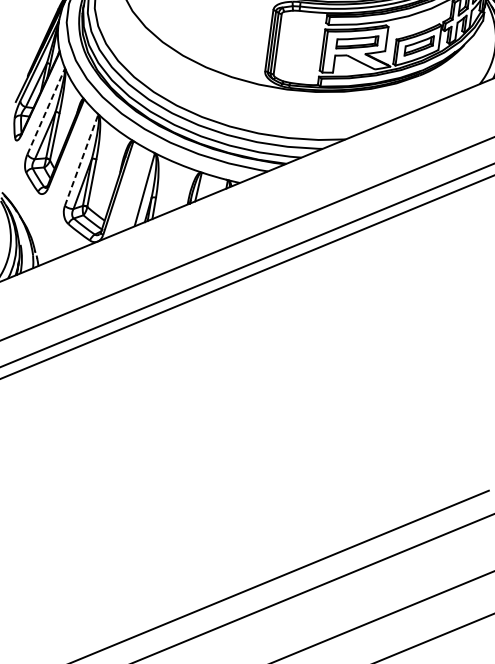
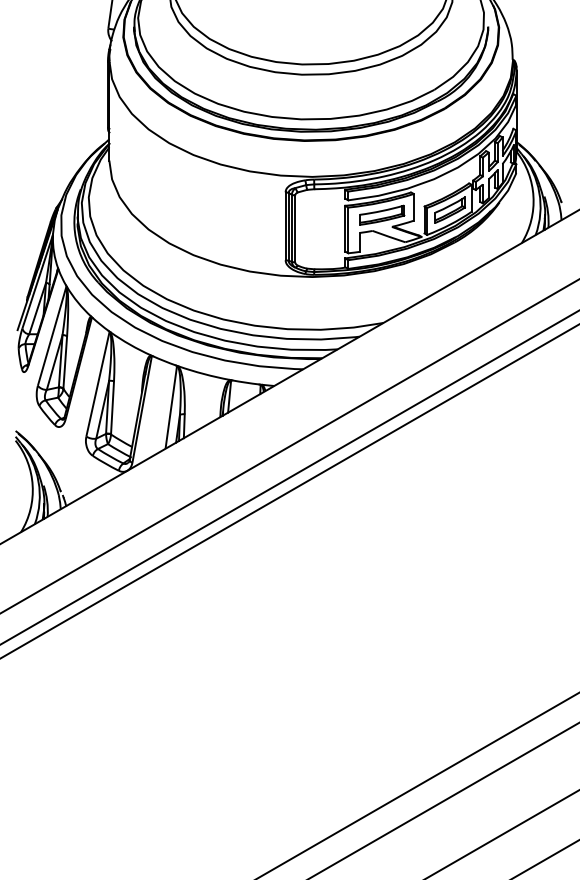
line: (45, 112) -> (51, 337), dashed -> solid
line: (81, 160) -> (97, 384), dashed -> solid

